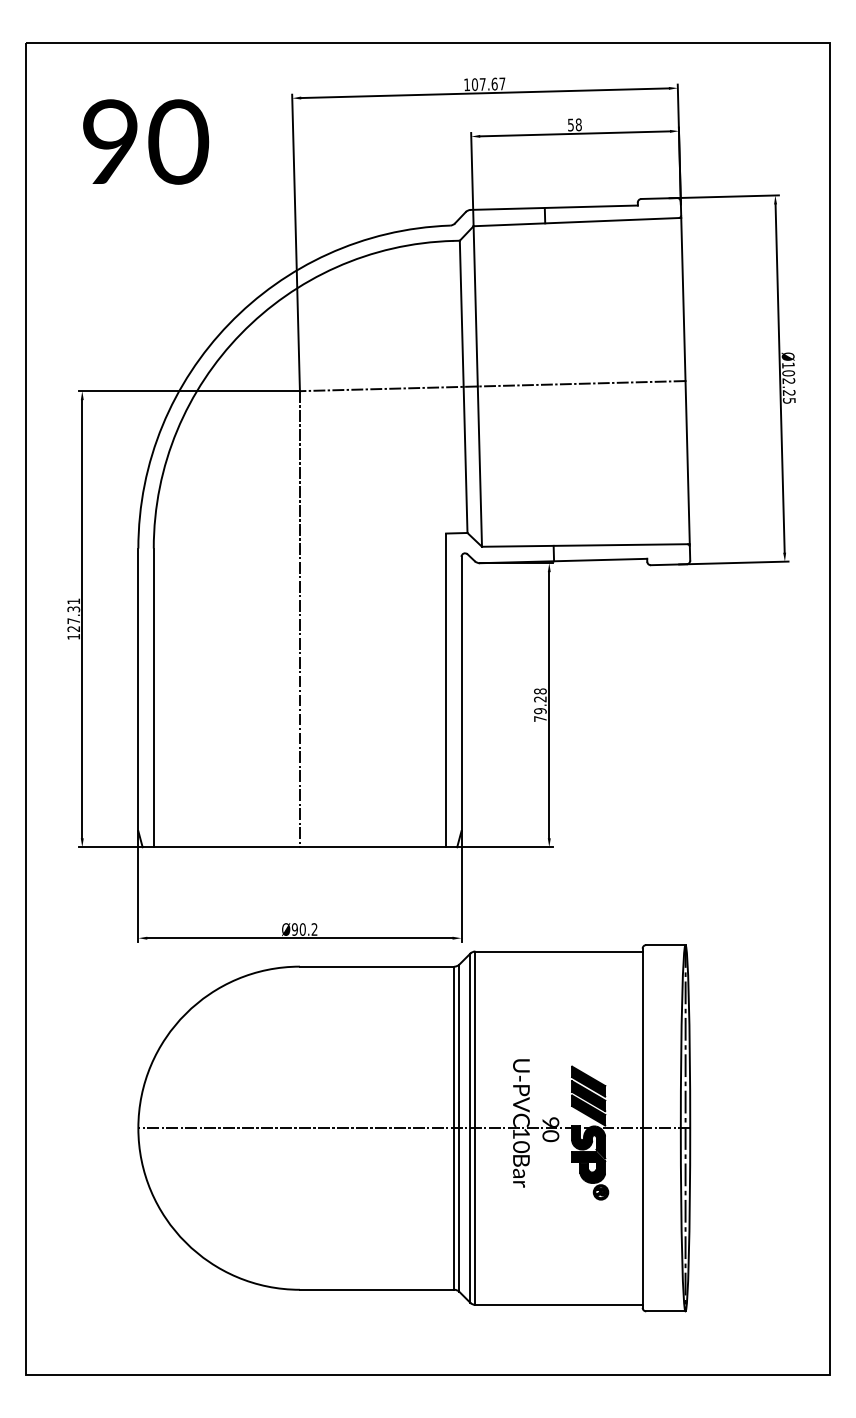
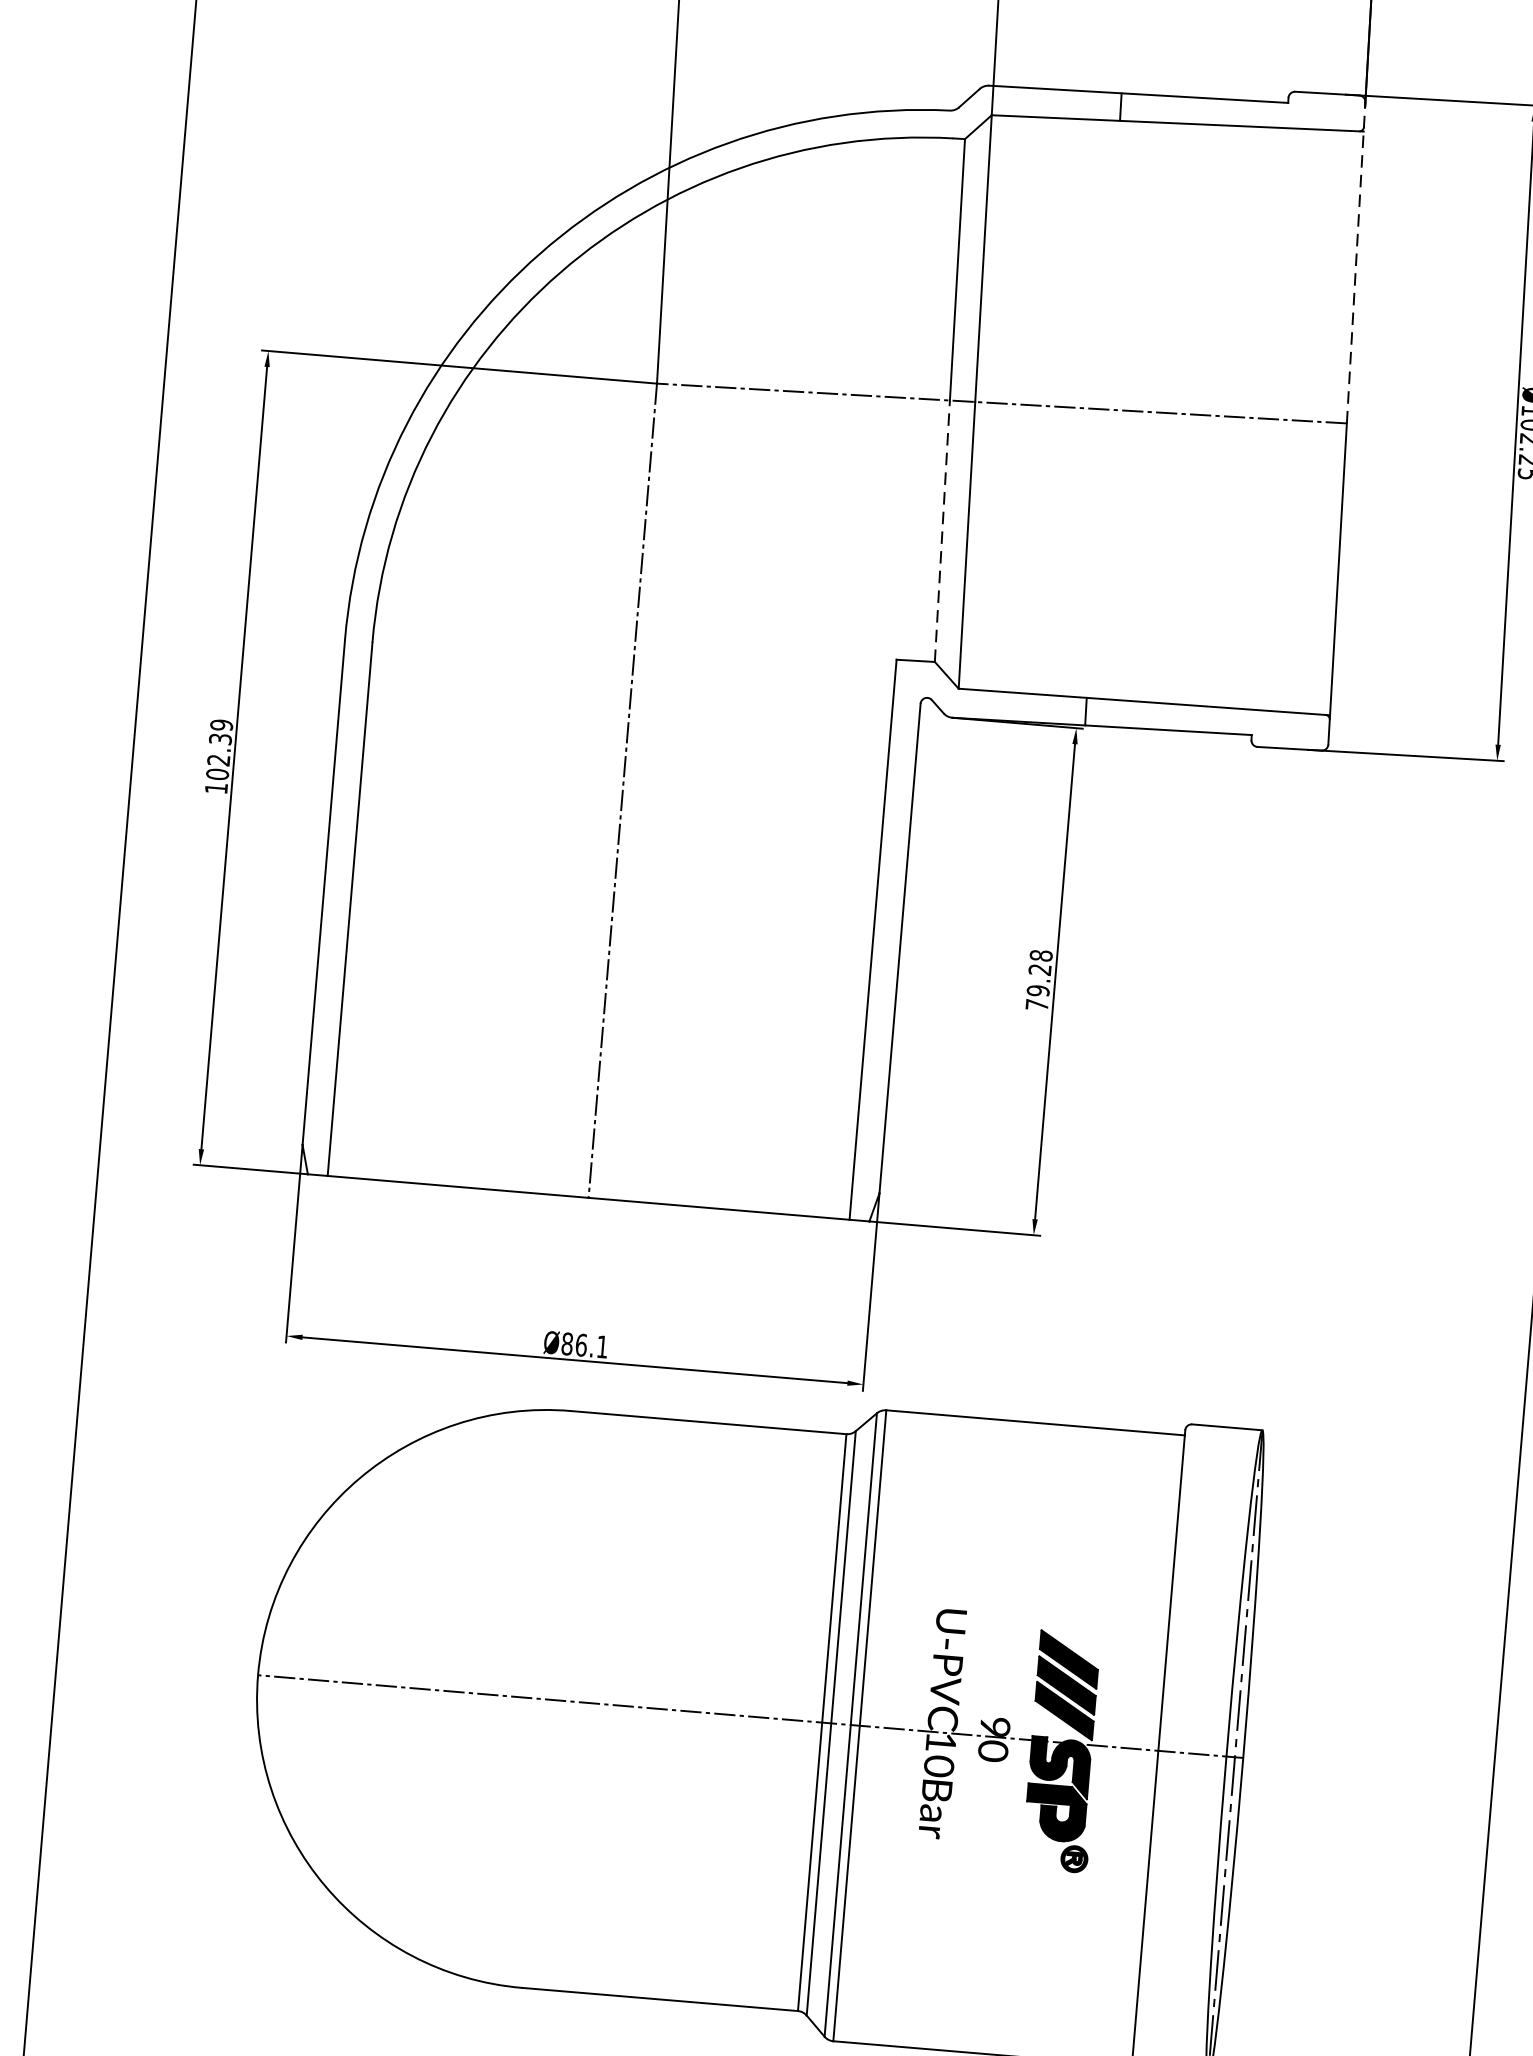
line: (683, 291) -> (1356, 263), solid -> dashed
line: (465, 459) -> (942, 530), solid -> dashed
text: (73, 615) -> (219, 750), 127.31 -> 102.39
text: (304, 929) -> (584, 1345), Ø90.2 -> Ø86.1

